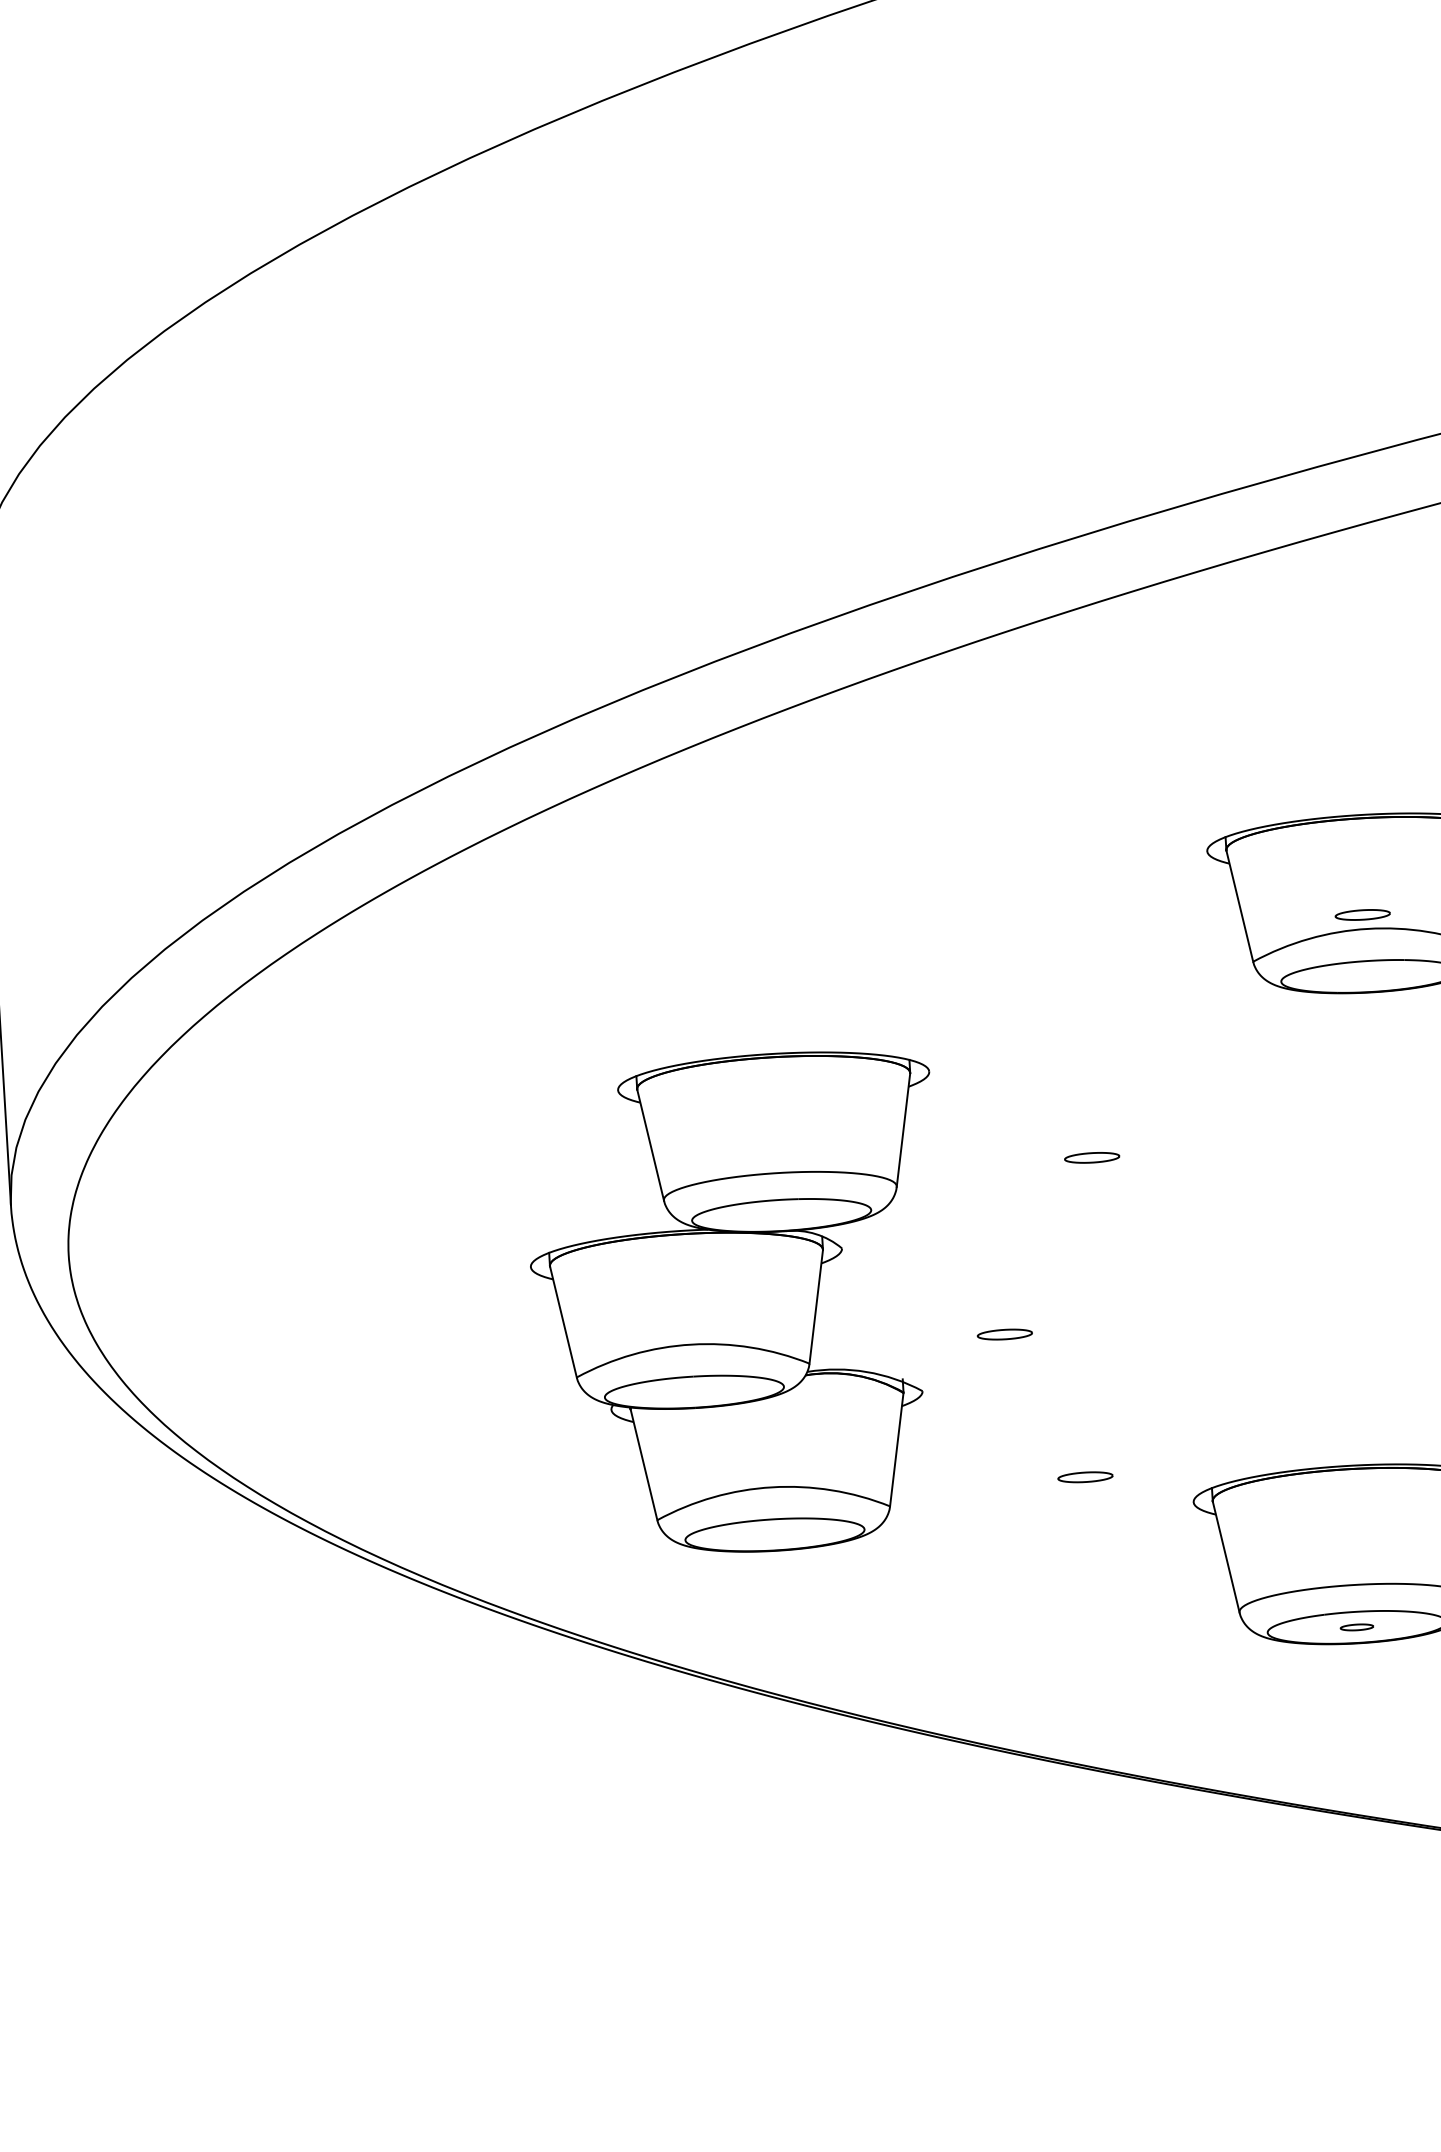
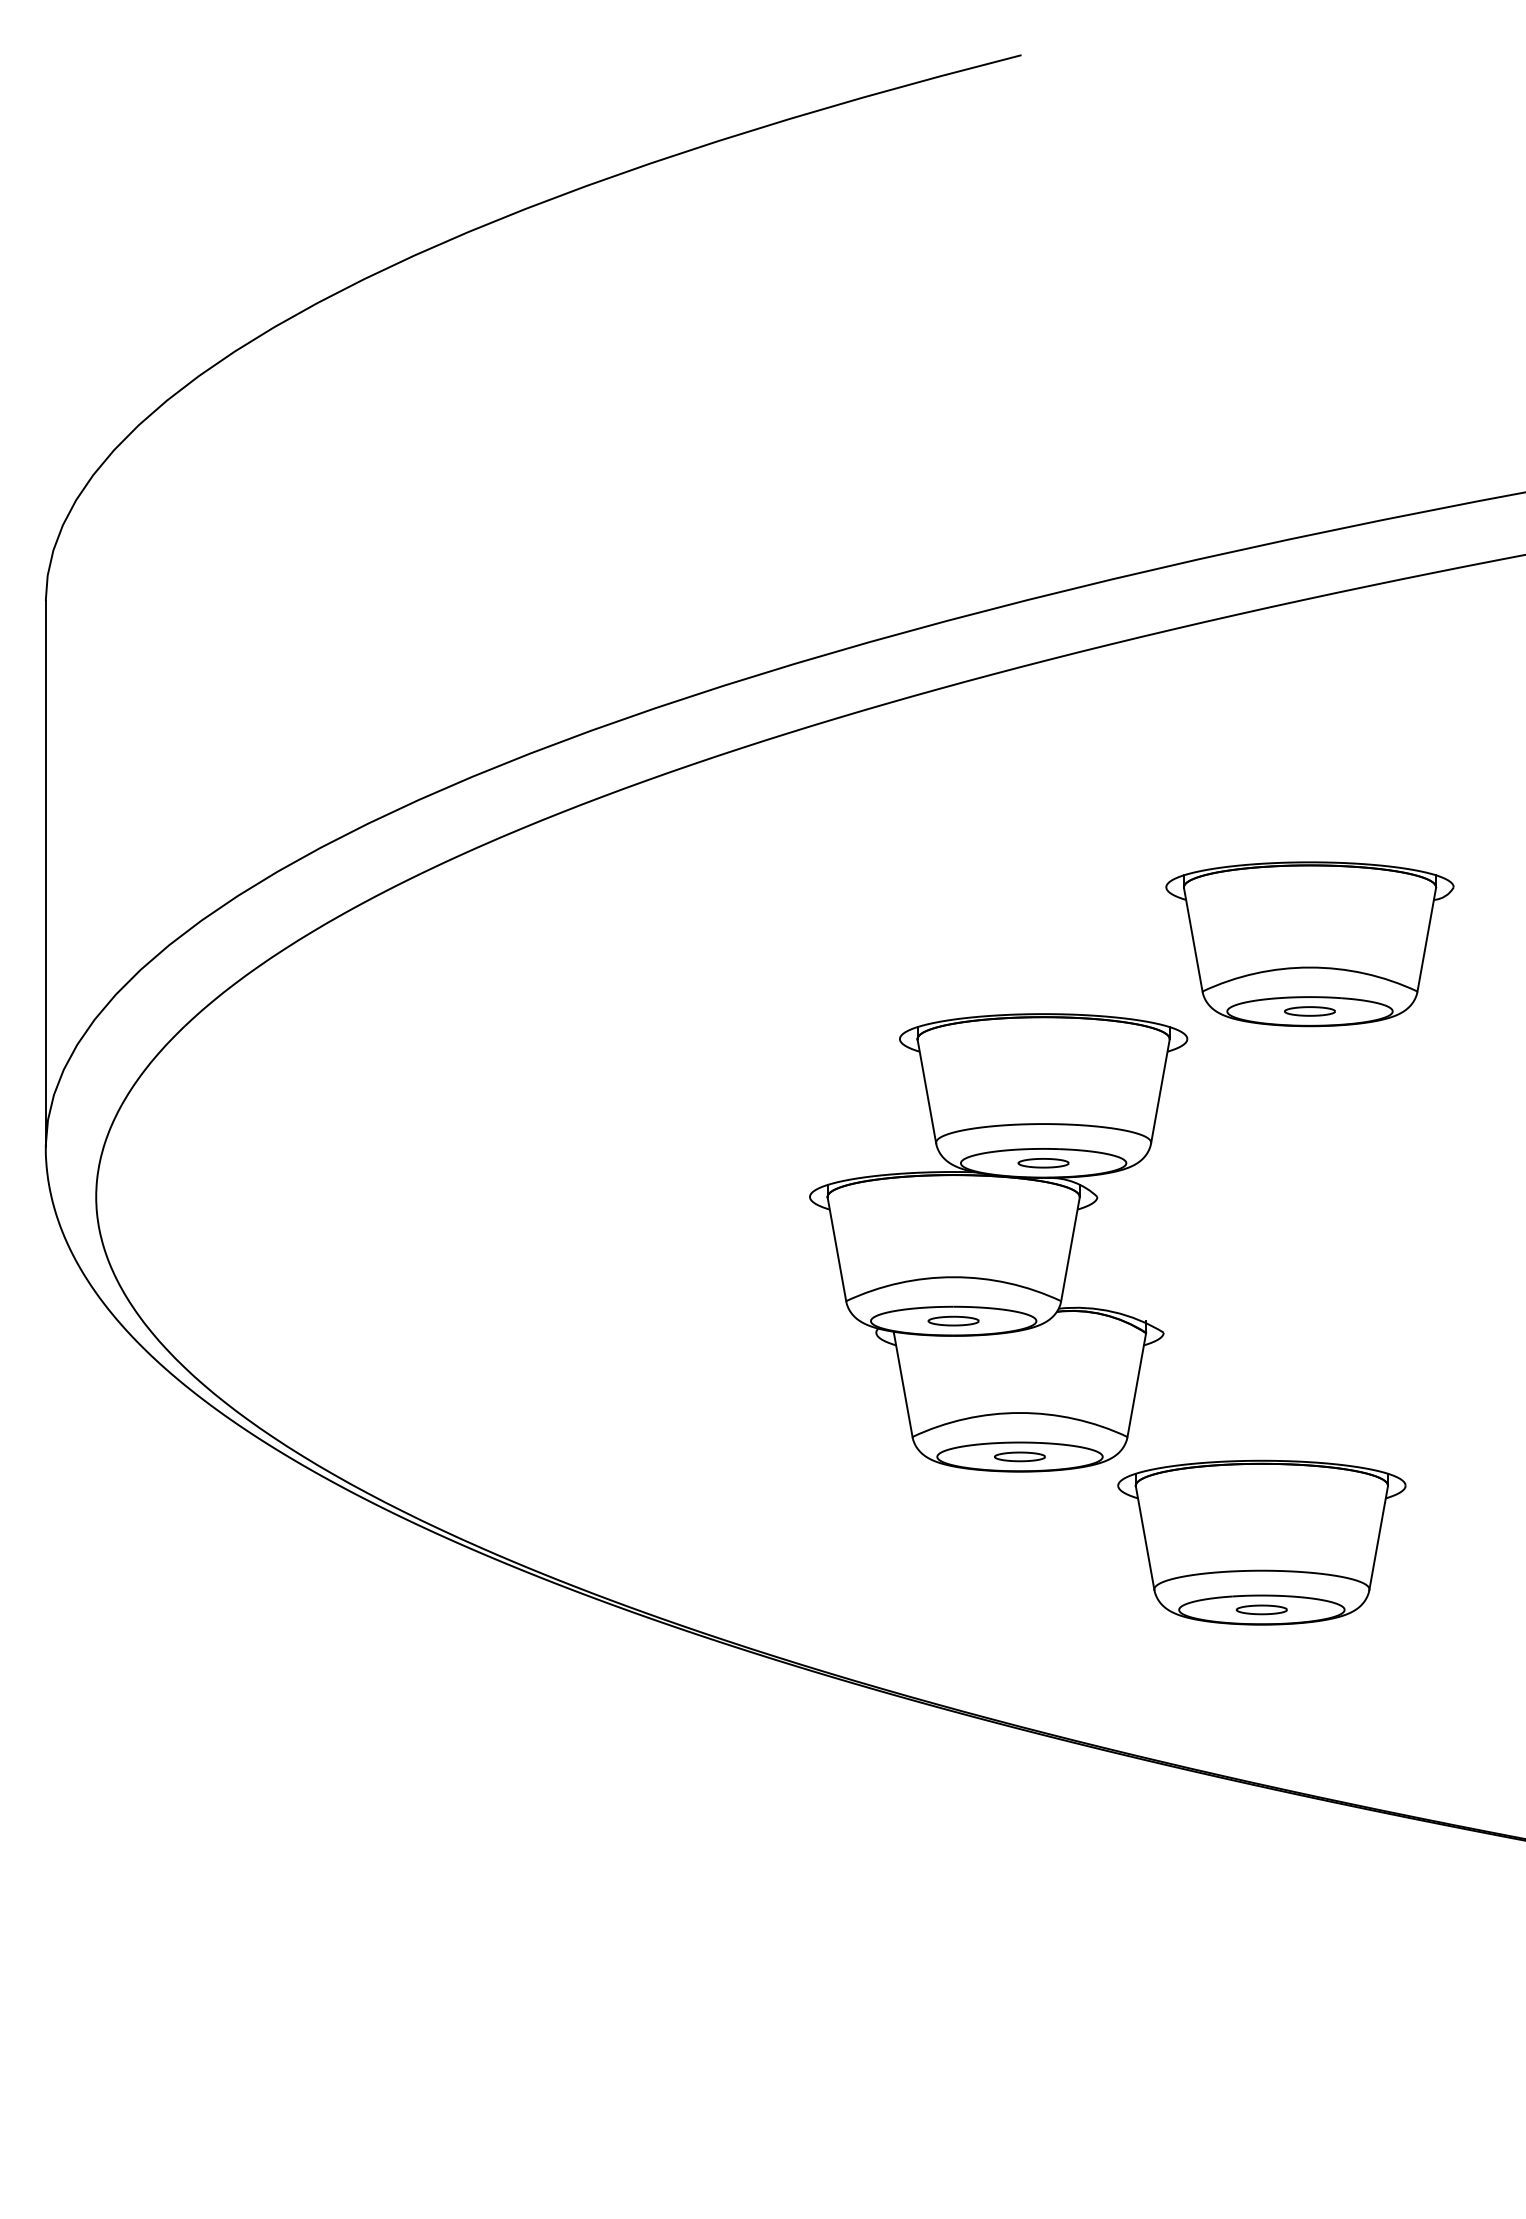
part: (1362, 915) -> (1309, 1011), moved
part: (737, 1304) -> (998, 1242), moved
part: (1356, 1626) -> (1261, 1609), size x1.67

